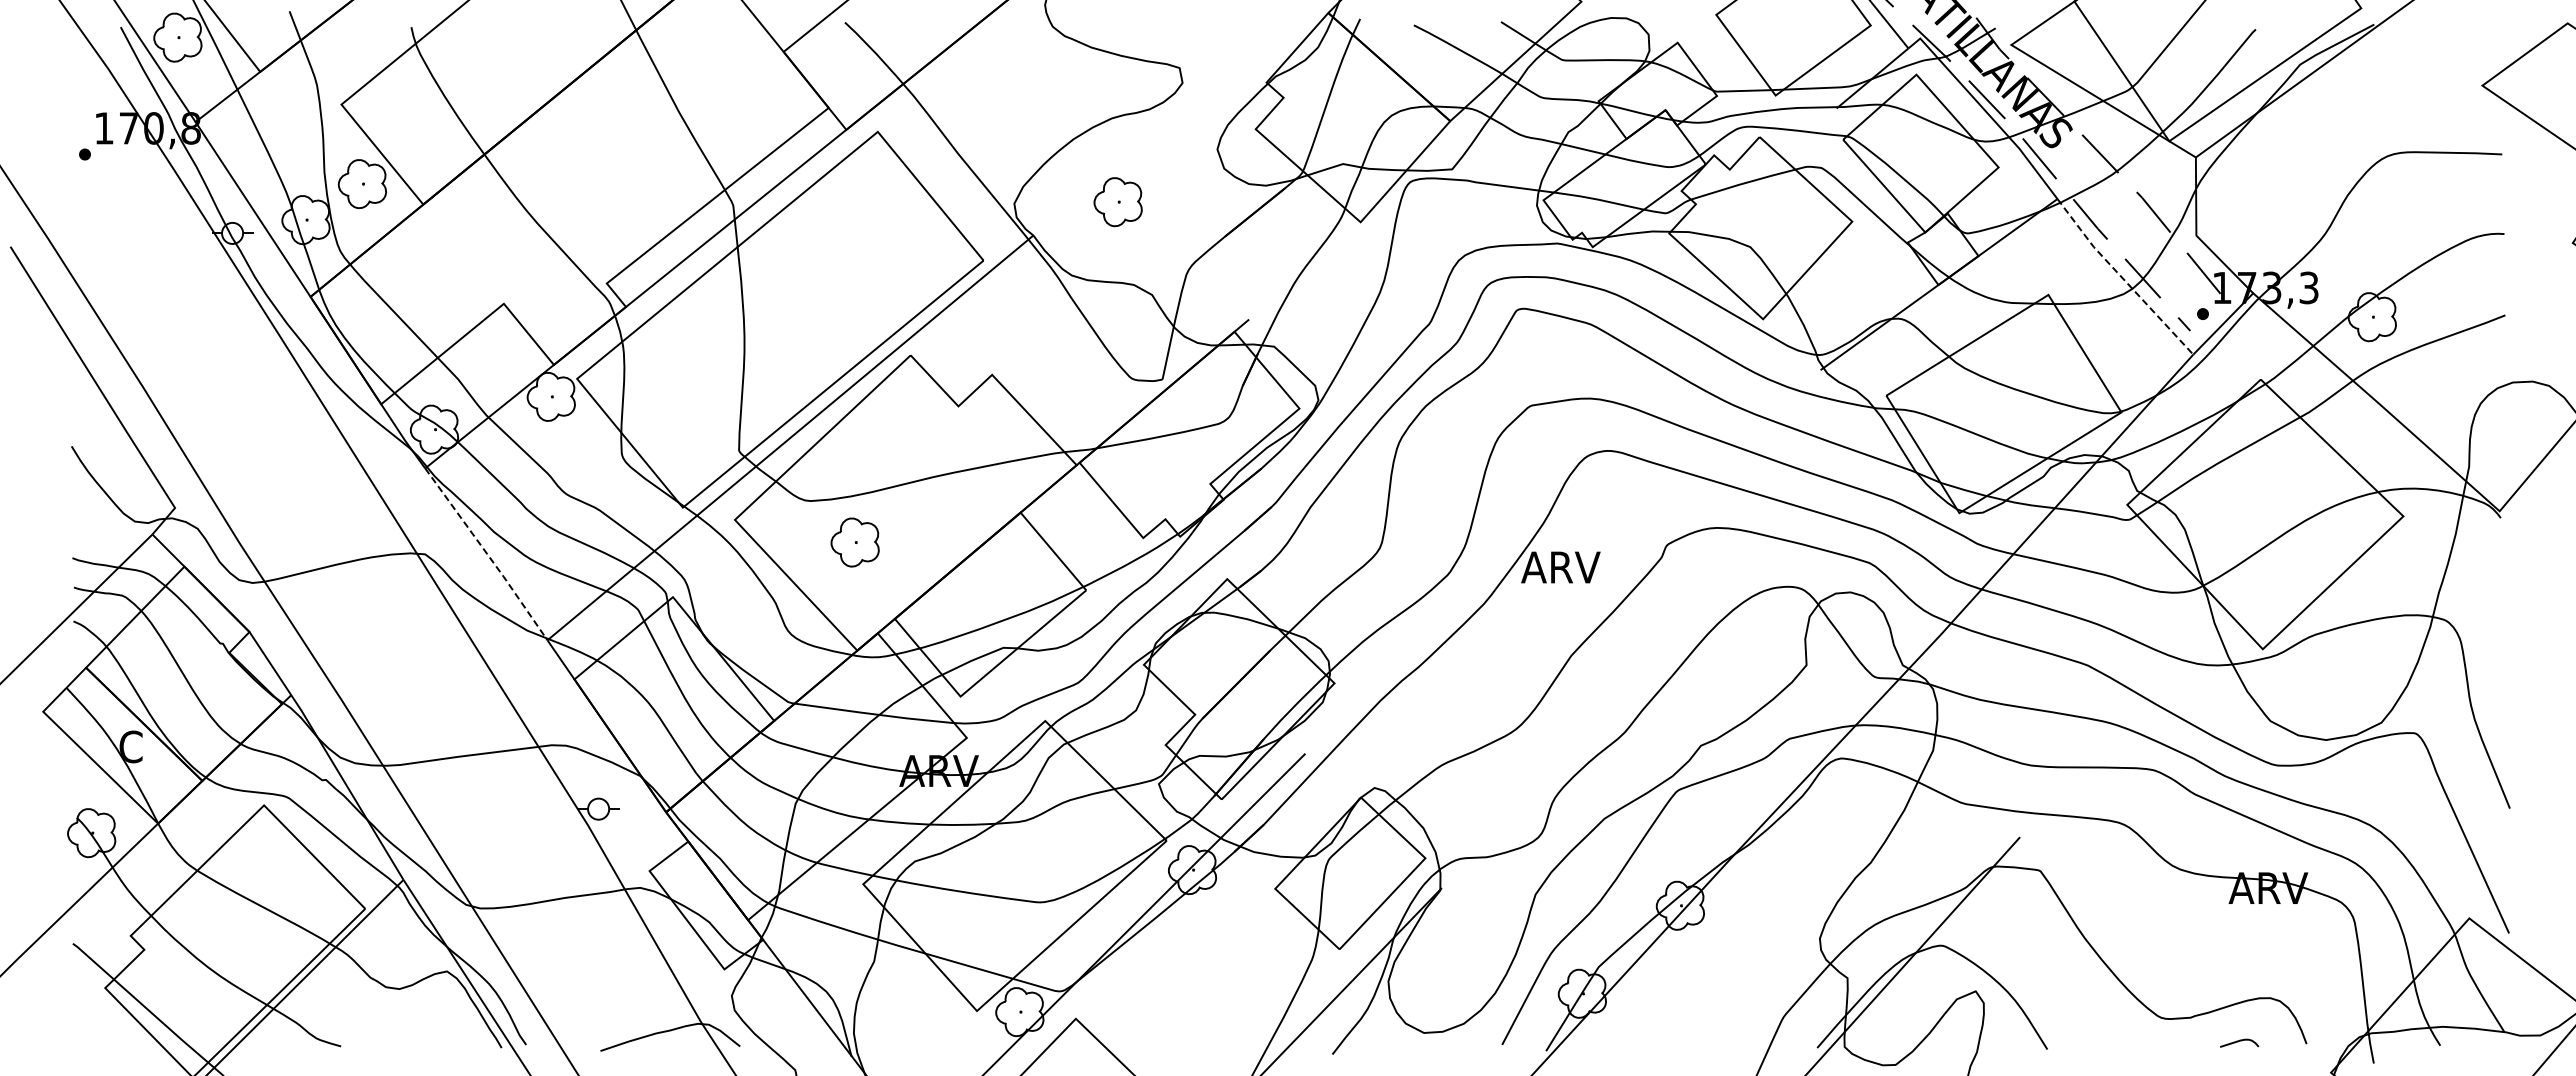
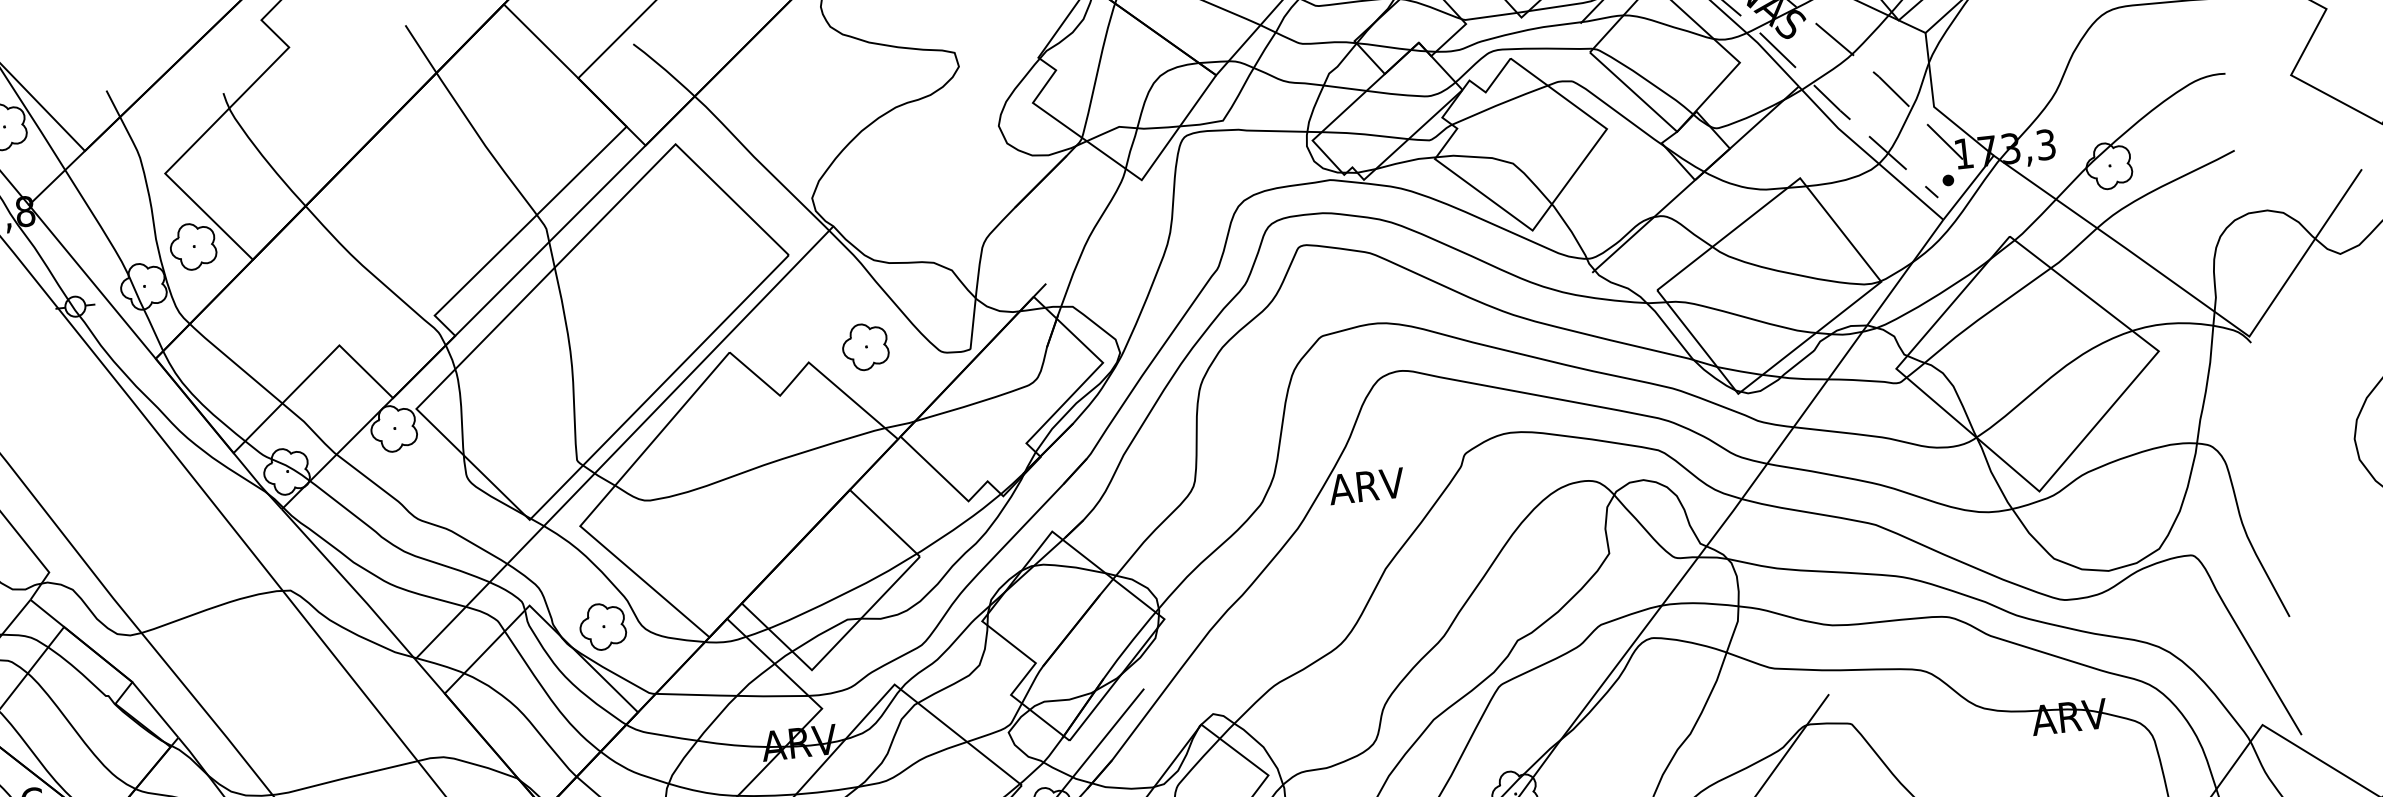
part: (1117, 202) -> (864, 347), moved
line: (2123, 278) -> (1869, 154), dashed -> solid
part: (854, 542) -> (602, 626), moved
line: (487, 555) -> (349, 585), dashed -> solid

